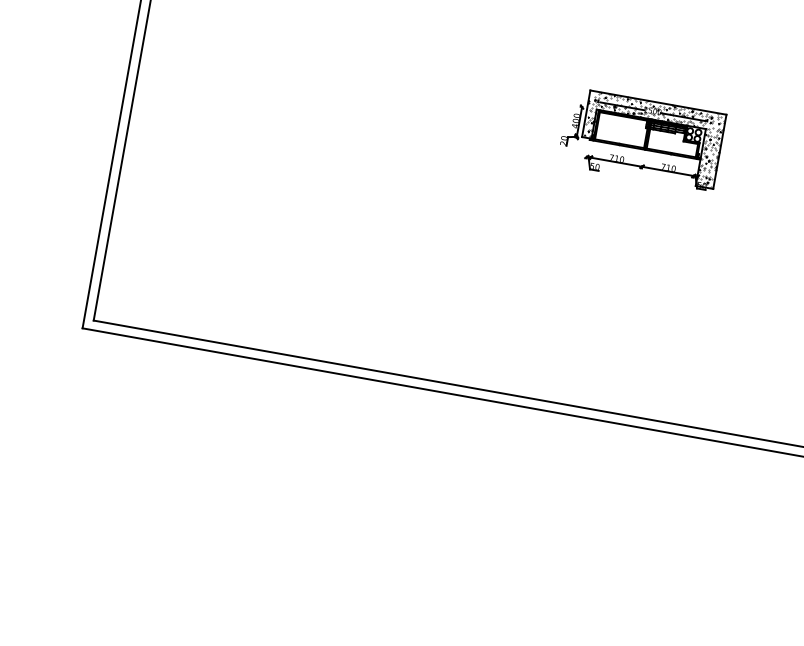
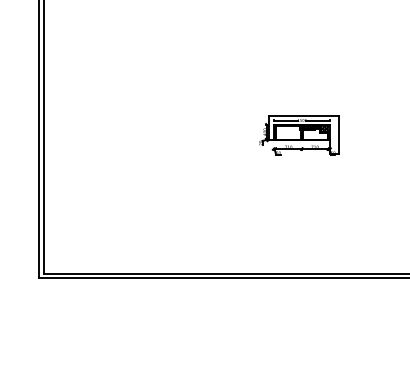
hatch: (652, 137) -> (304, 133), removed

